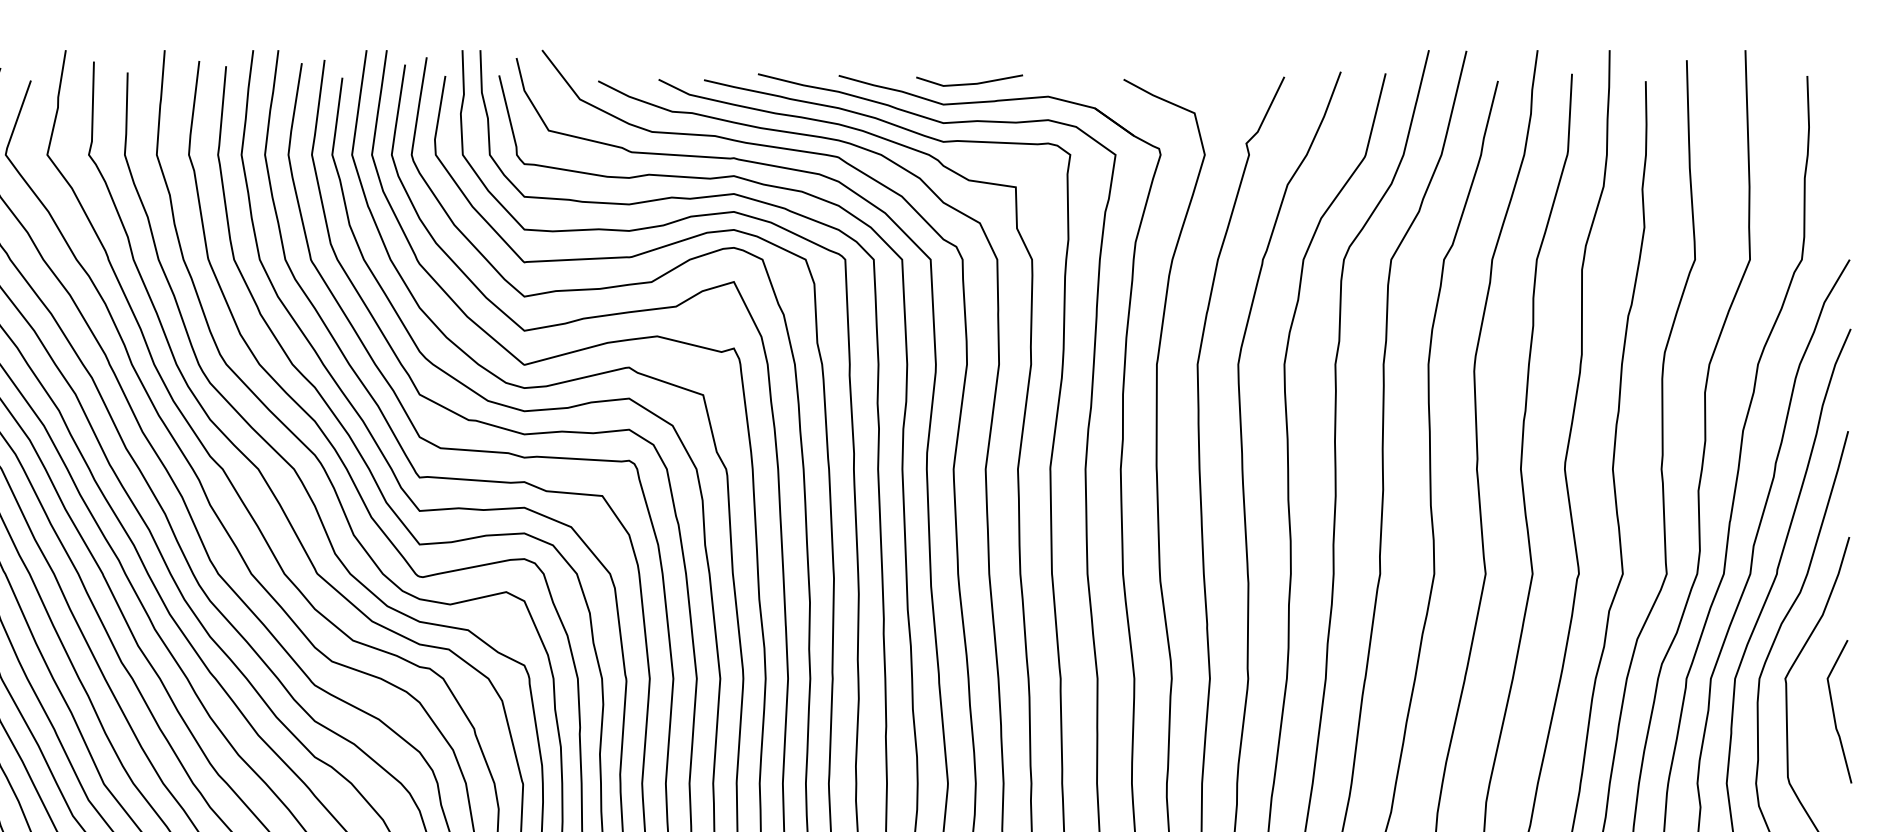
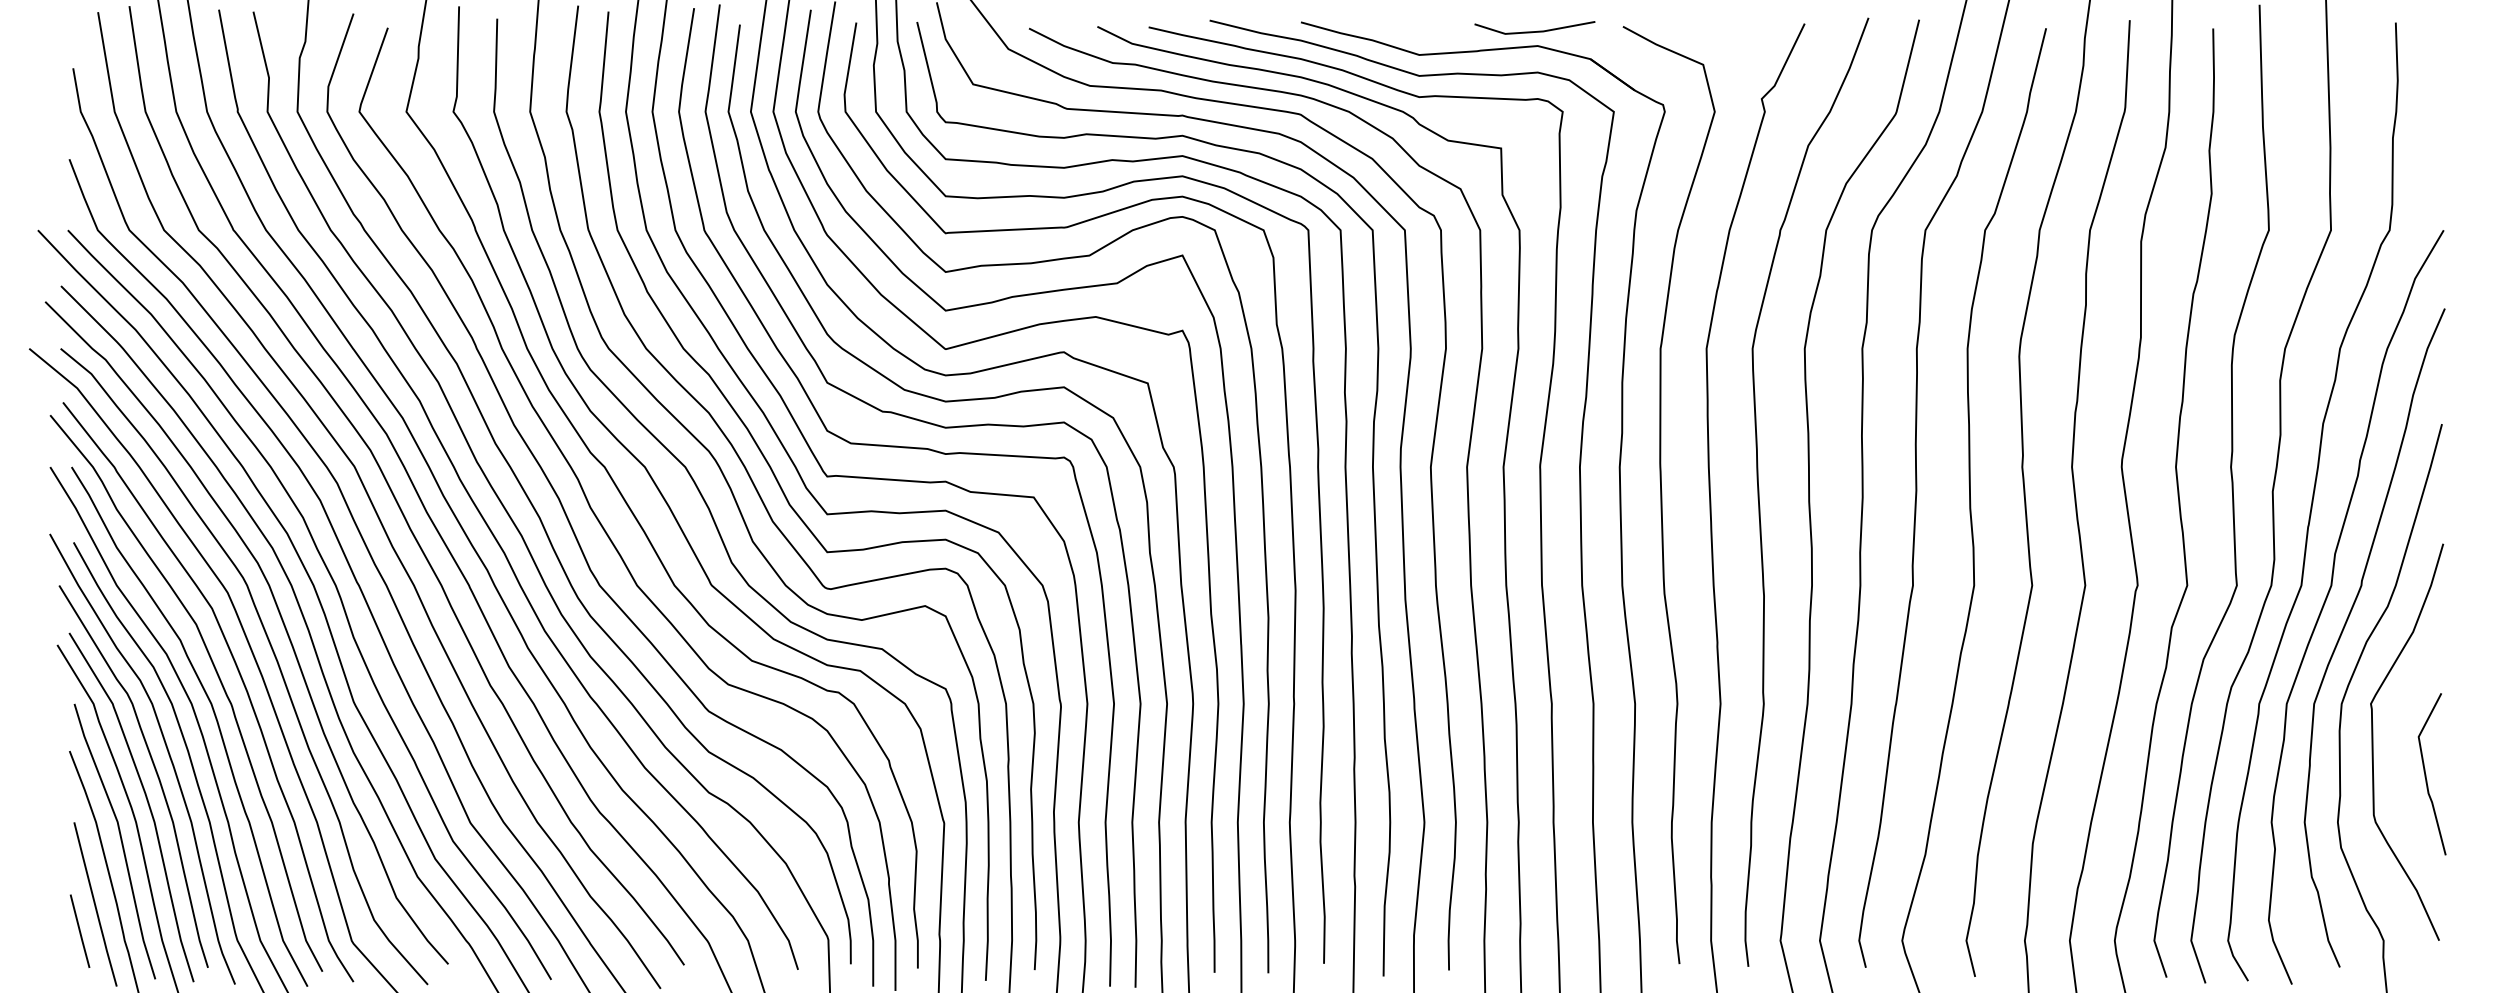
line: (969, 83) -> (1534, 31), moved
line: (1834, 711) -> (2426, 774), moved

